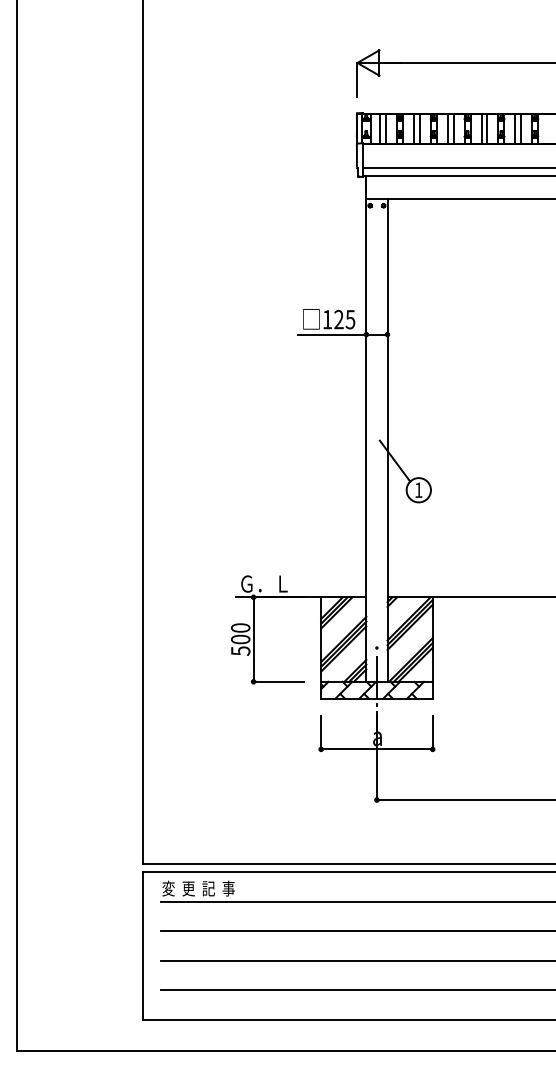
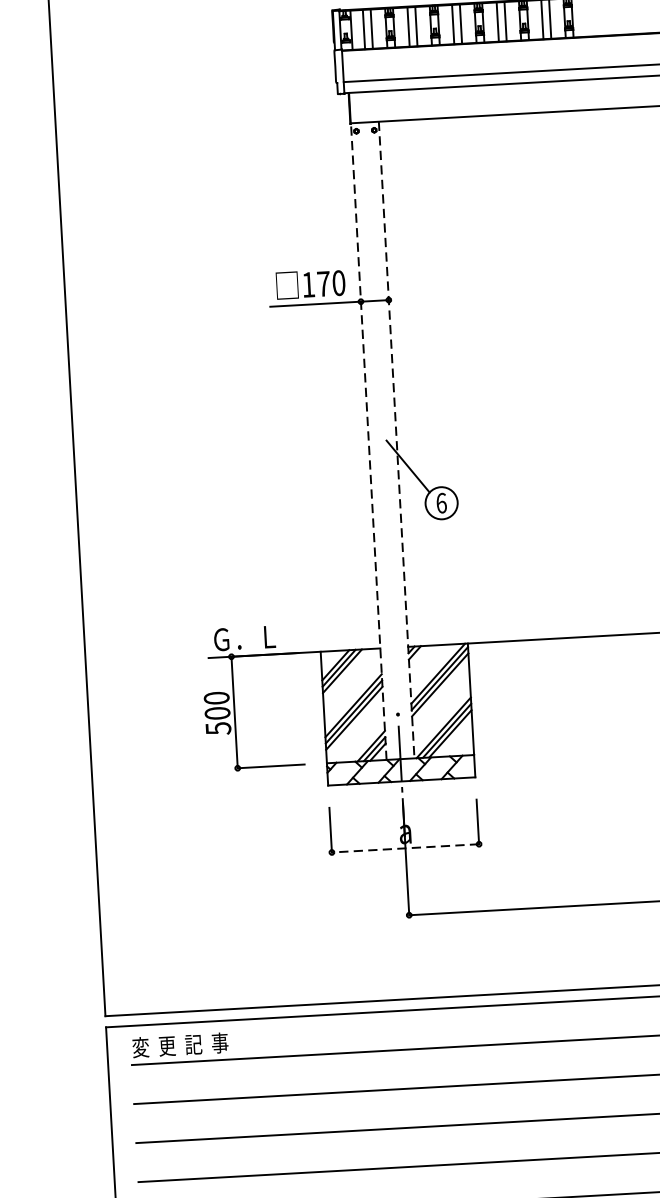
text: (344, 319) -> (330, 283), 125 -> 170
line: (366, 440) -> (368, 441), solid -> dashed
line: (387, 441) -> (396, 441), solid -> dashed
text: (418, 490) -> (441, 503), 1 -> 6
line: (376, 749) -> (404, 848), solid -> dashed

